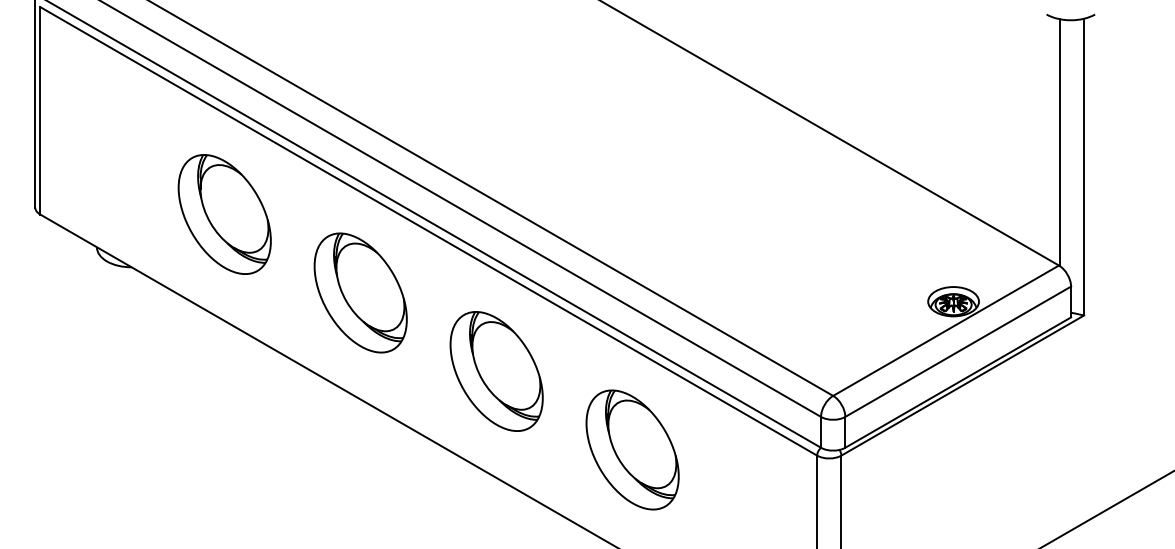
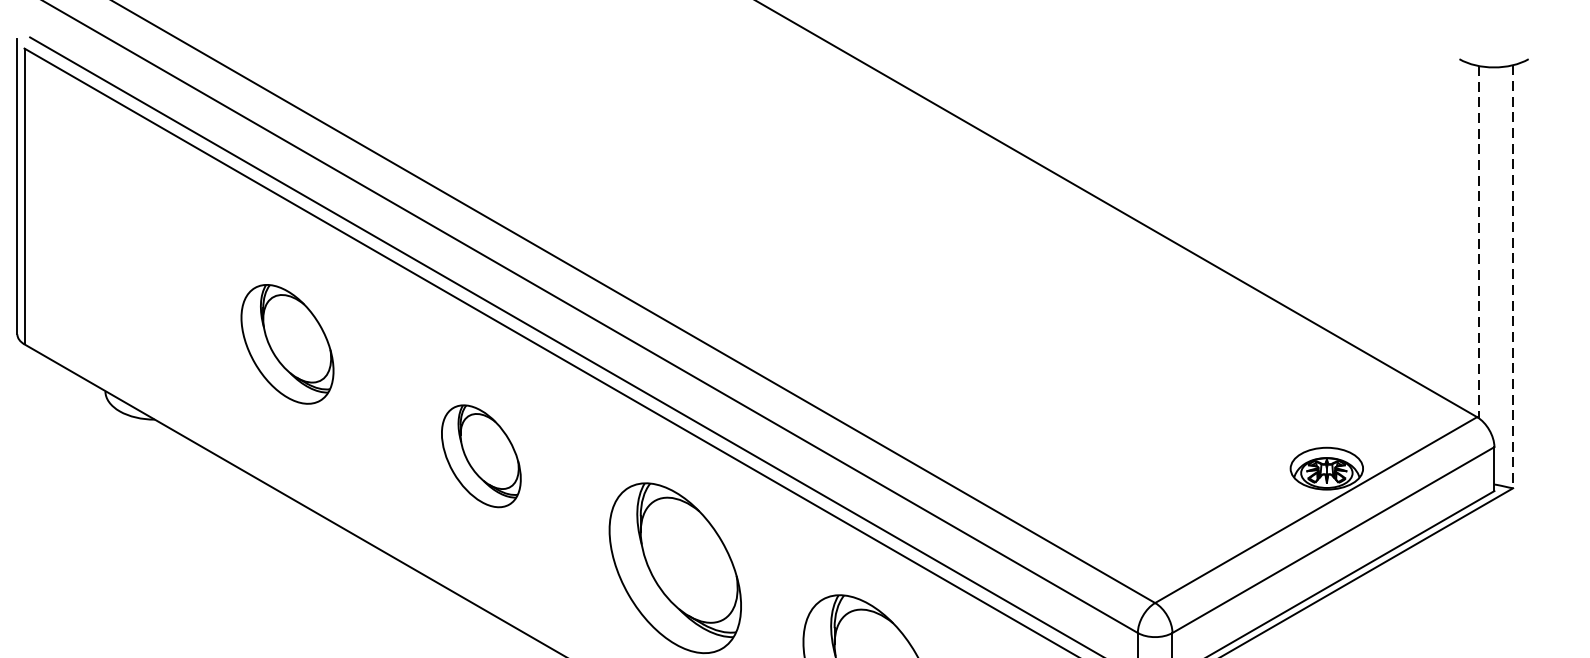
line: (1059, 143) -> (1477, 243), solid -> dashed
line: (1084, 167) -> (1513, 277), solid -> dashed
part: (224, 214) -> (287, 344), size x0.7
part: (360, 292) -> (481, 455), size x0.6

